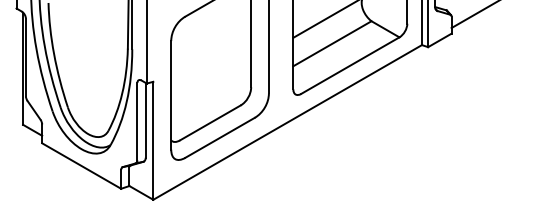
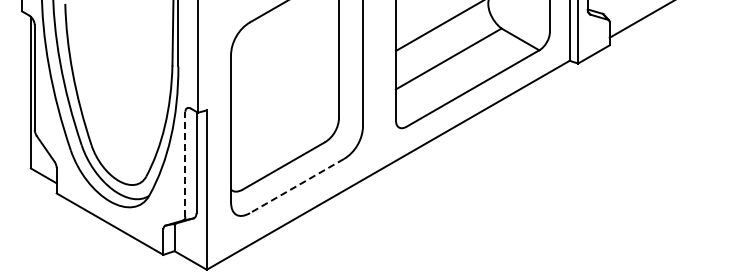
line: (137, 121) -> (185, 163), solid -> dashed
line: (219, 138) -> (296, 186), solid -> dashed

